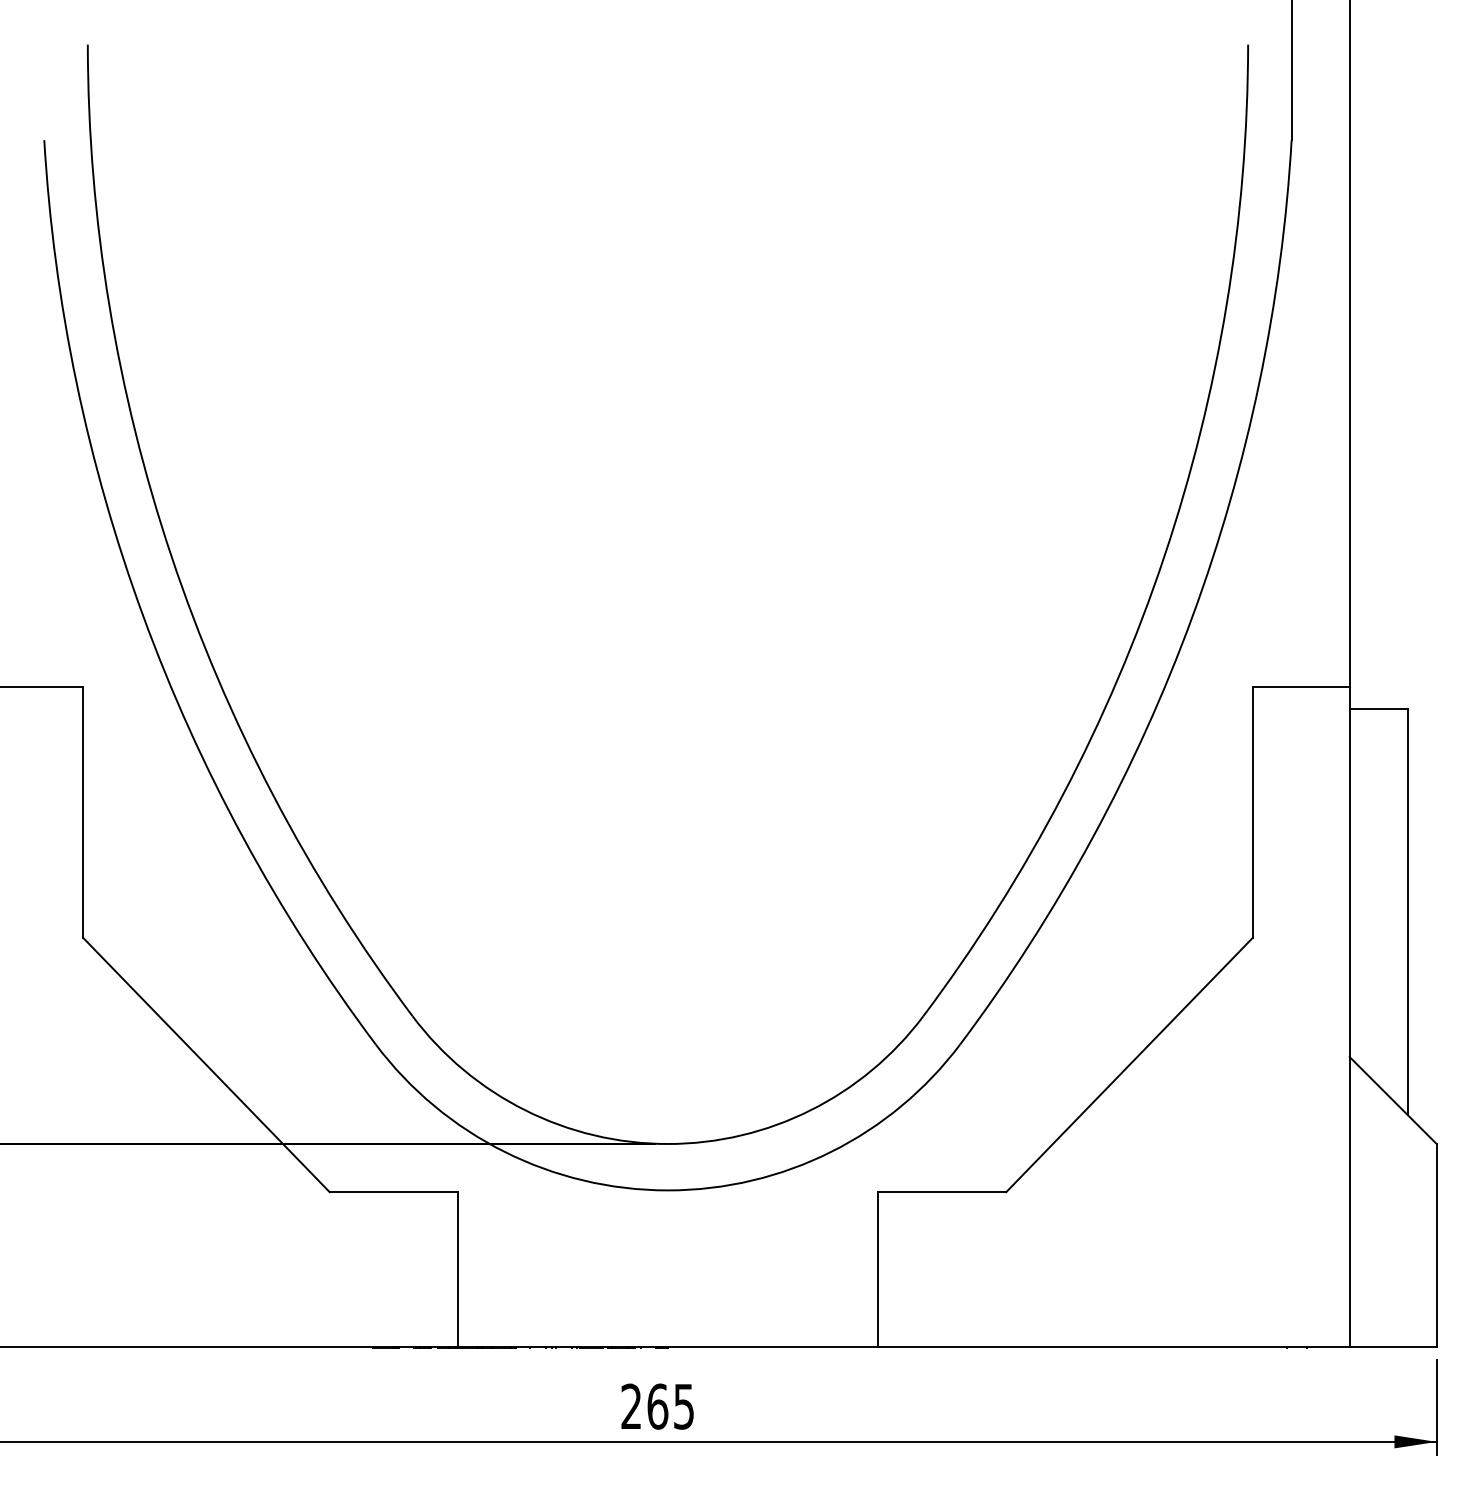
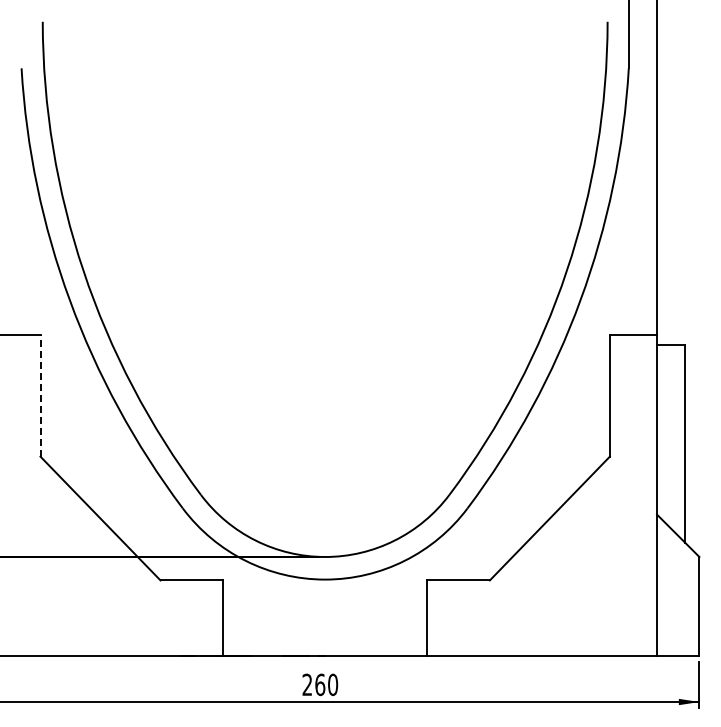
line: (83, 812) -> (40, 395), solid -> dashed
text: (685, 1405) -> (333, 684), 265 -> 260

